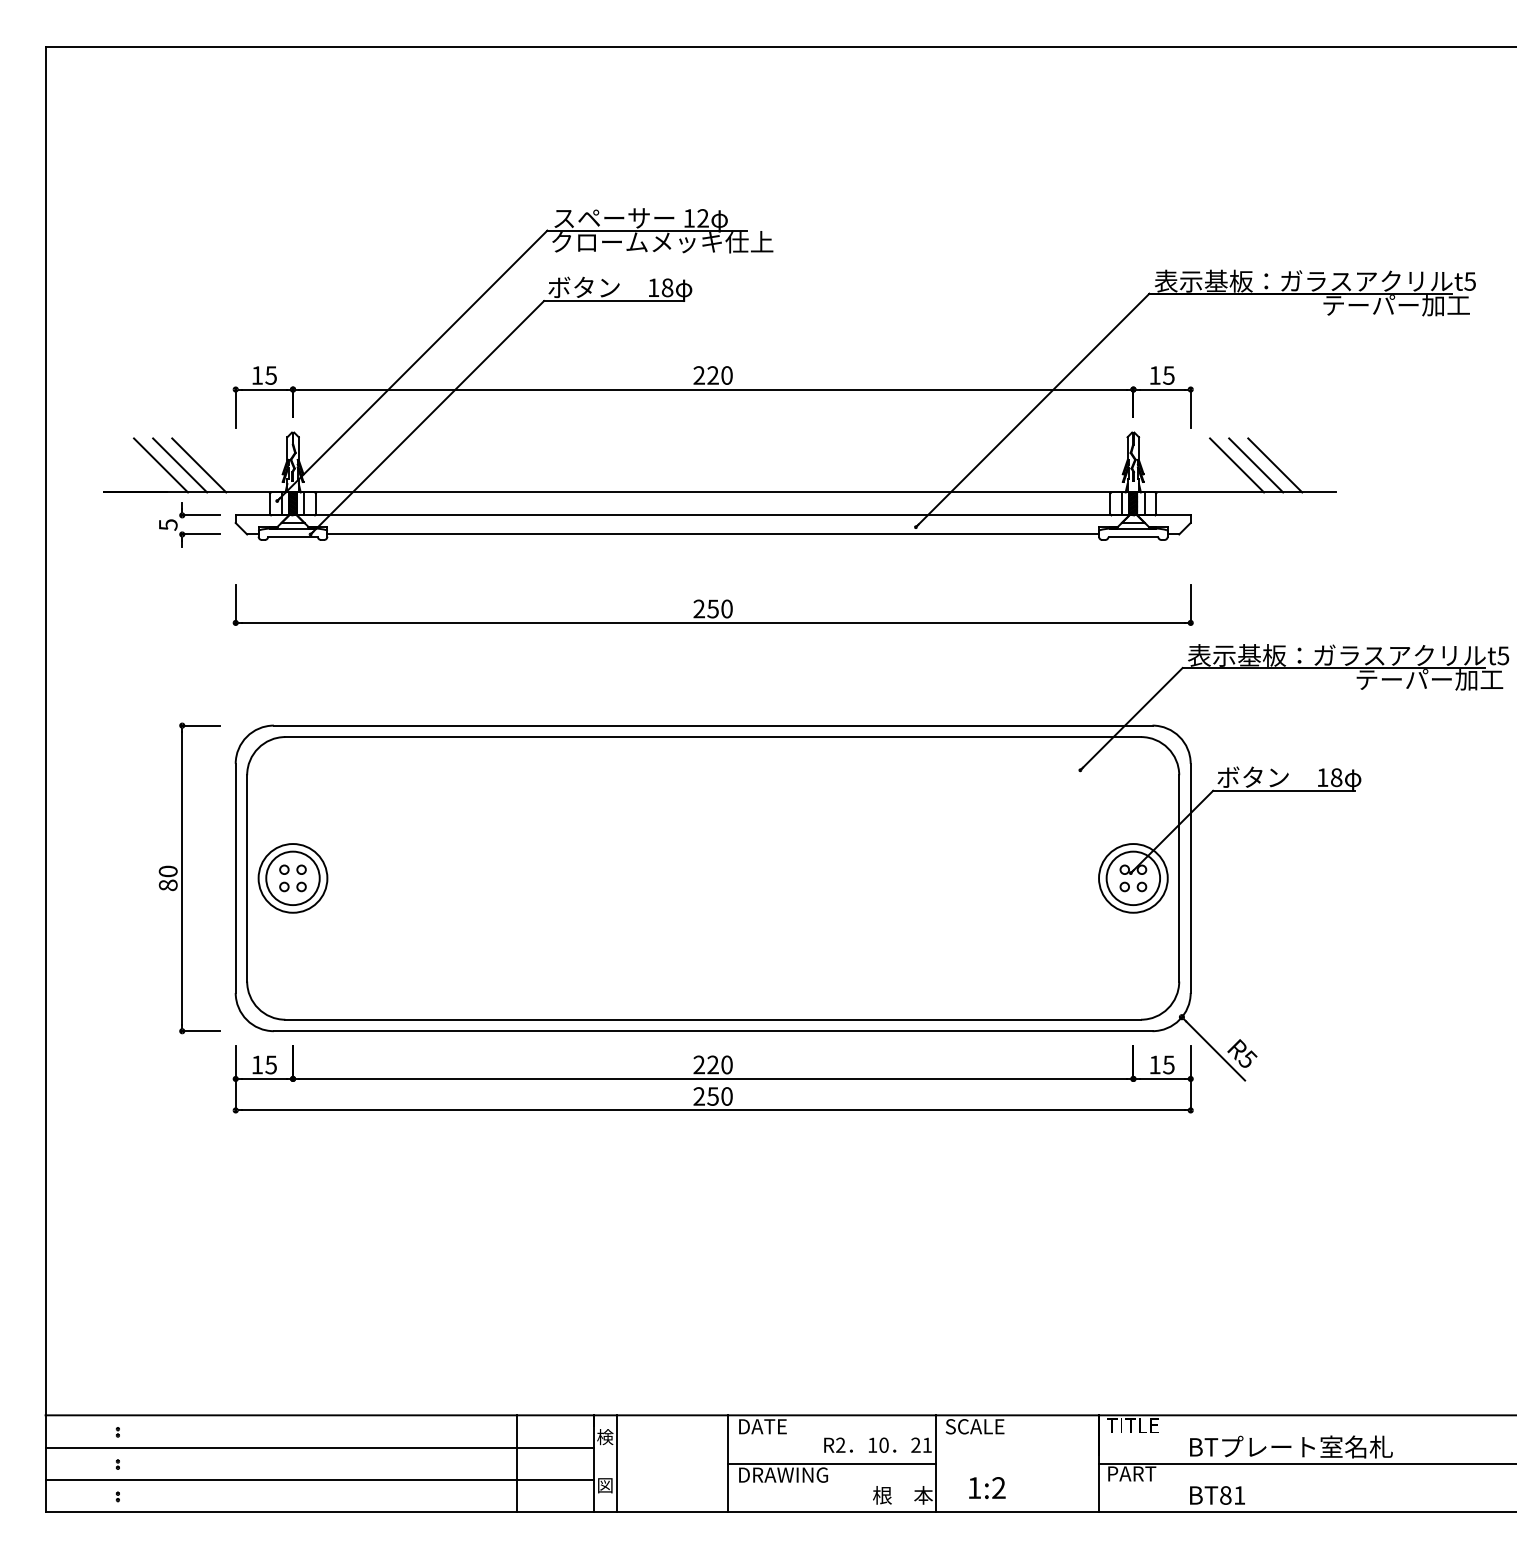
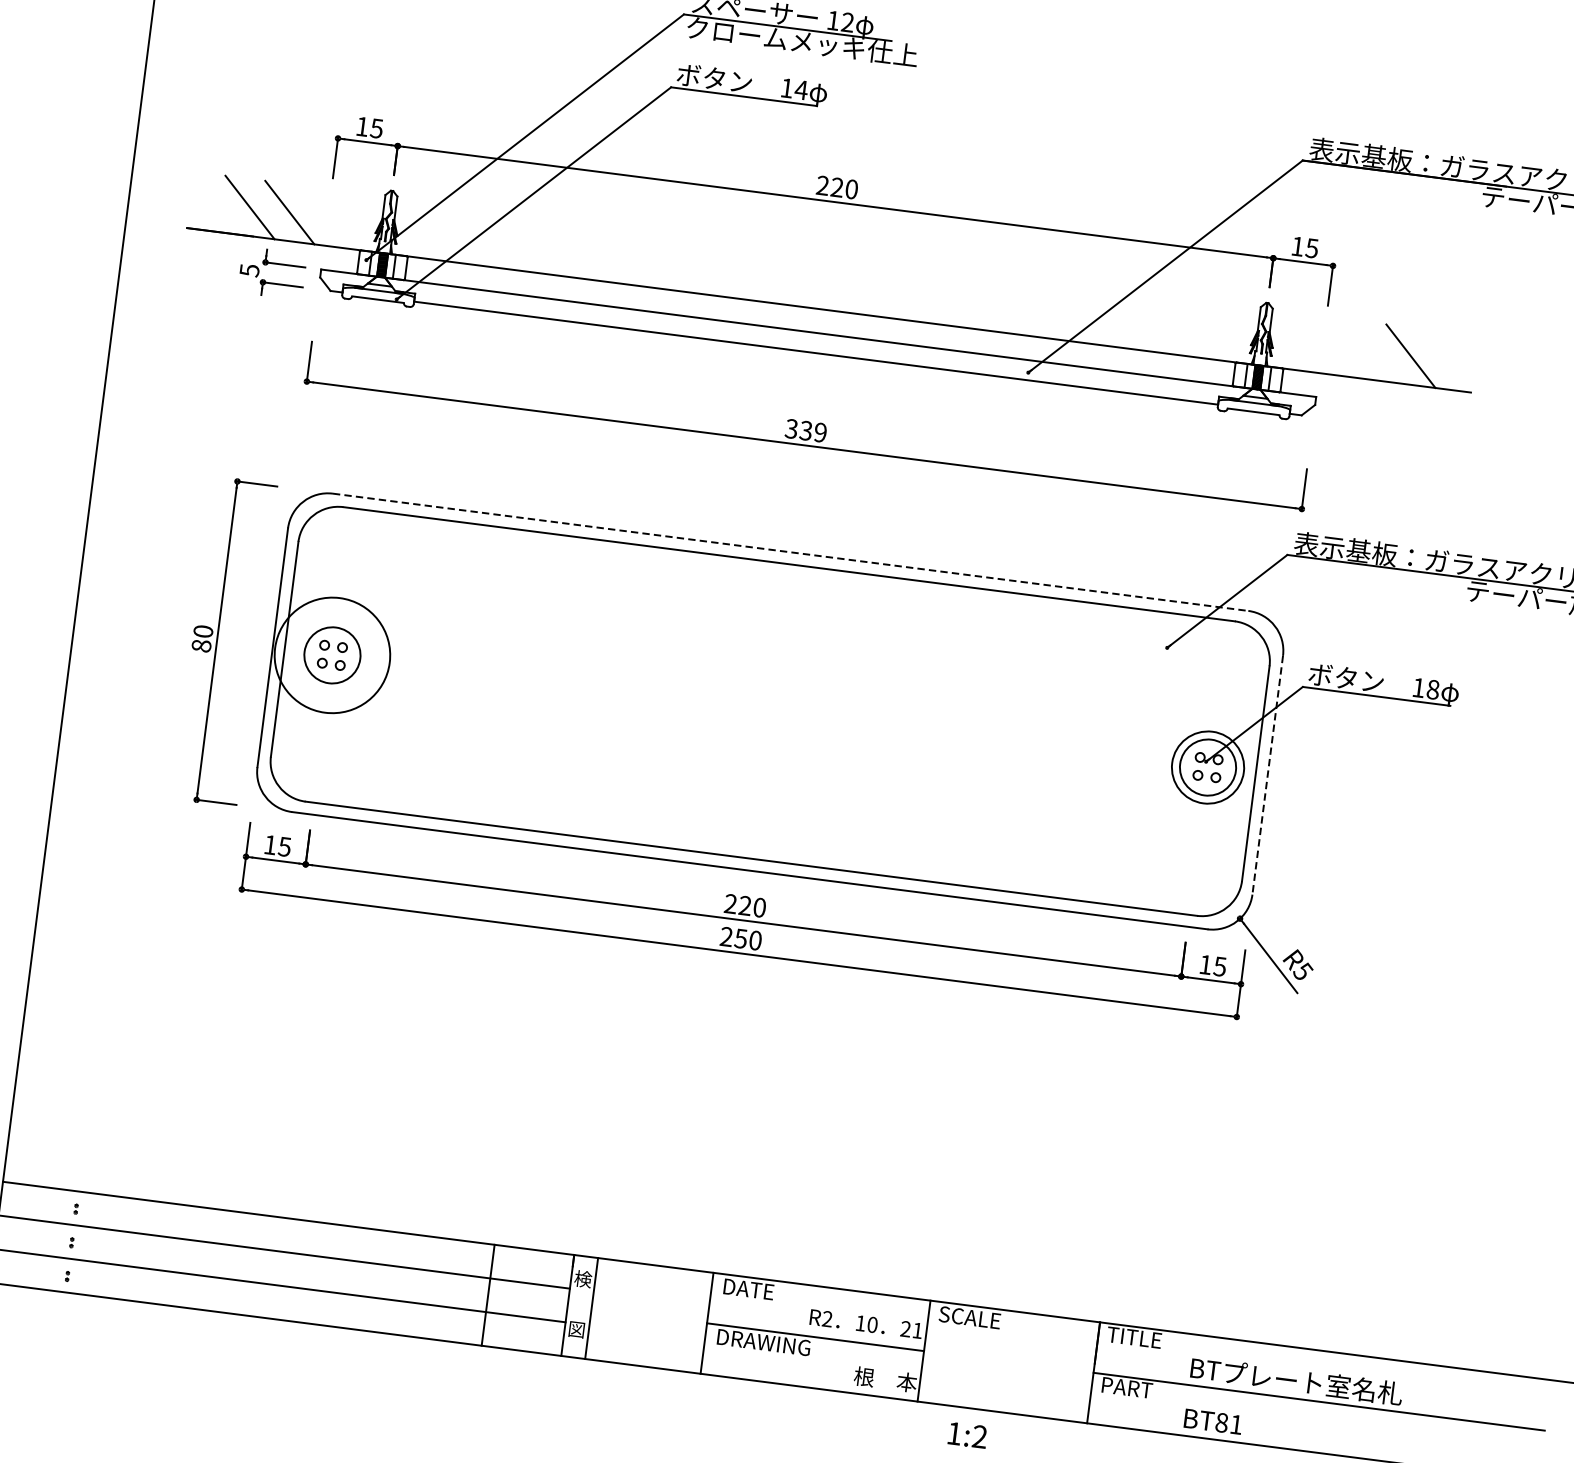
text: (667, 287) -> (801, 89), 18 -> 14
line: (180, 465) -> (270, 210), removed
line: (1237, 465) -> (1371, 351), removed
line: (1256, 465) -> (1391, 353), removed
text: (712, 608) -> (805, 430), 250 -> 339
line: (713, 725) -> (790, 552), solid -> dashed
circle: (292, 878) -> (331, 655), size x1.6
line: (1190, 878) -> (1267, 775), solid -> dashed
text: (987, 1487) -> (968, 1434), moved

